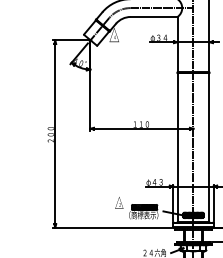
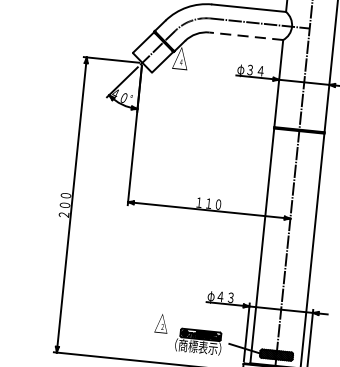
line: (153, 16) -> (245, 35), solid -> dashed

